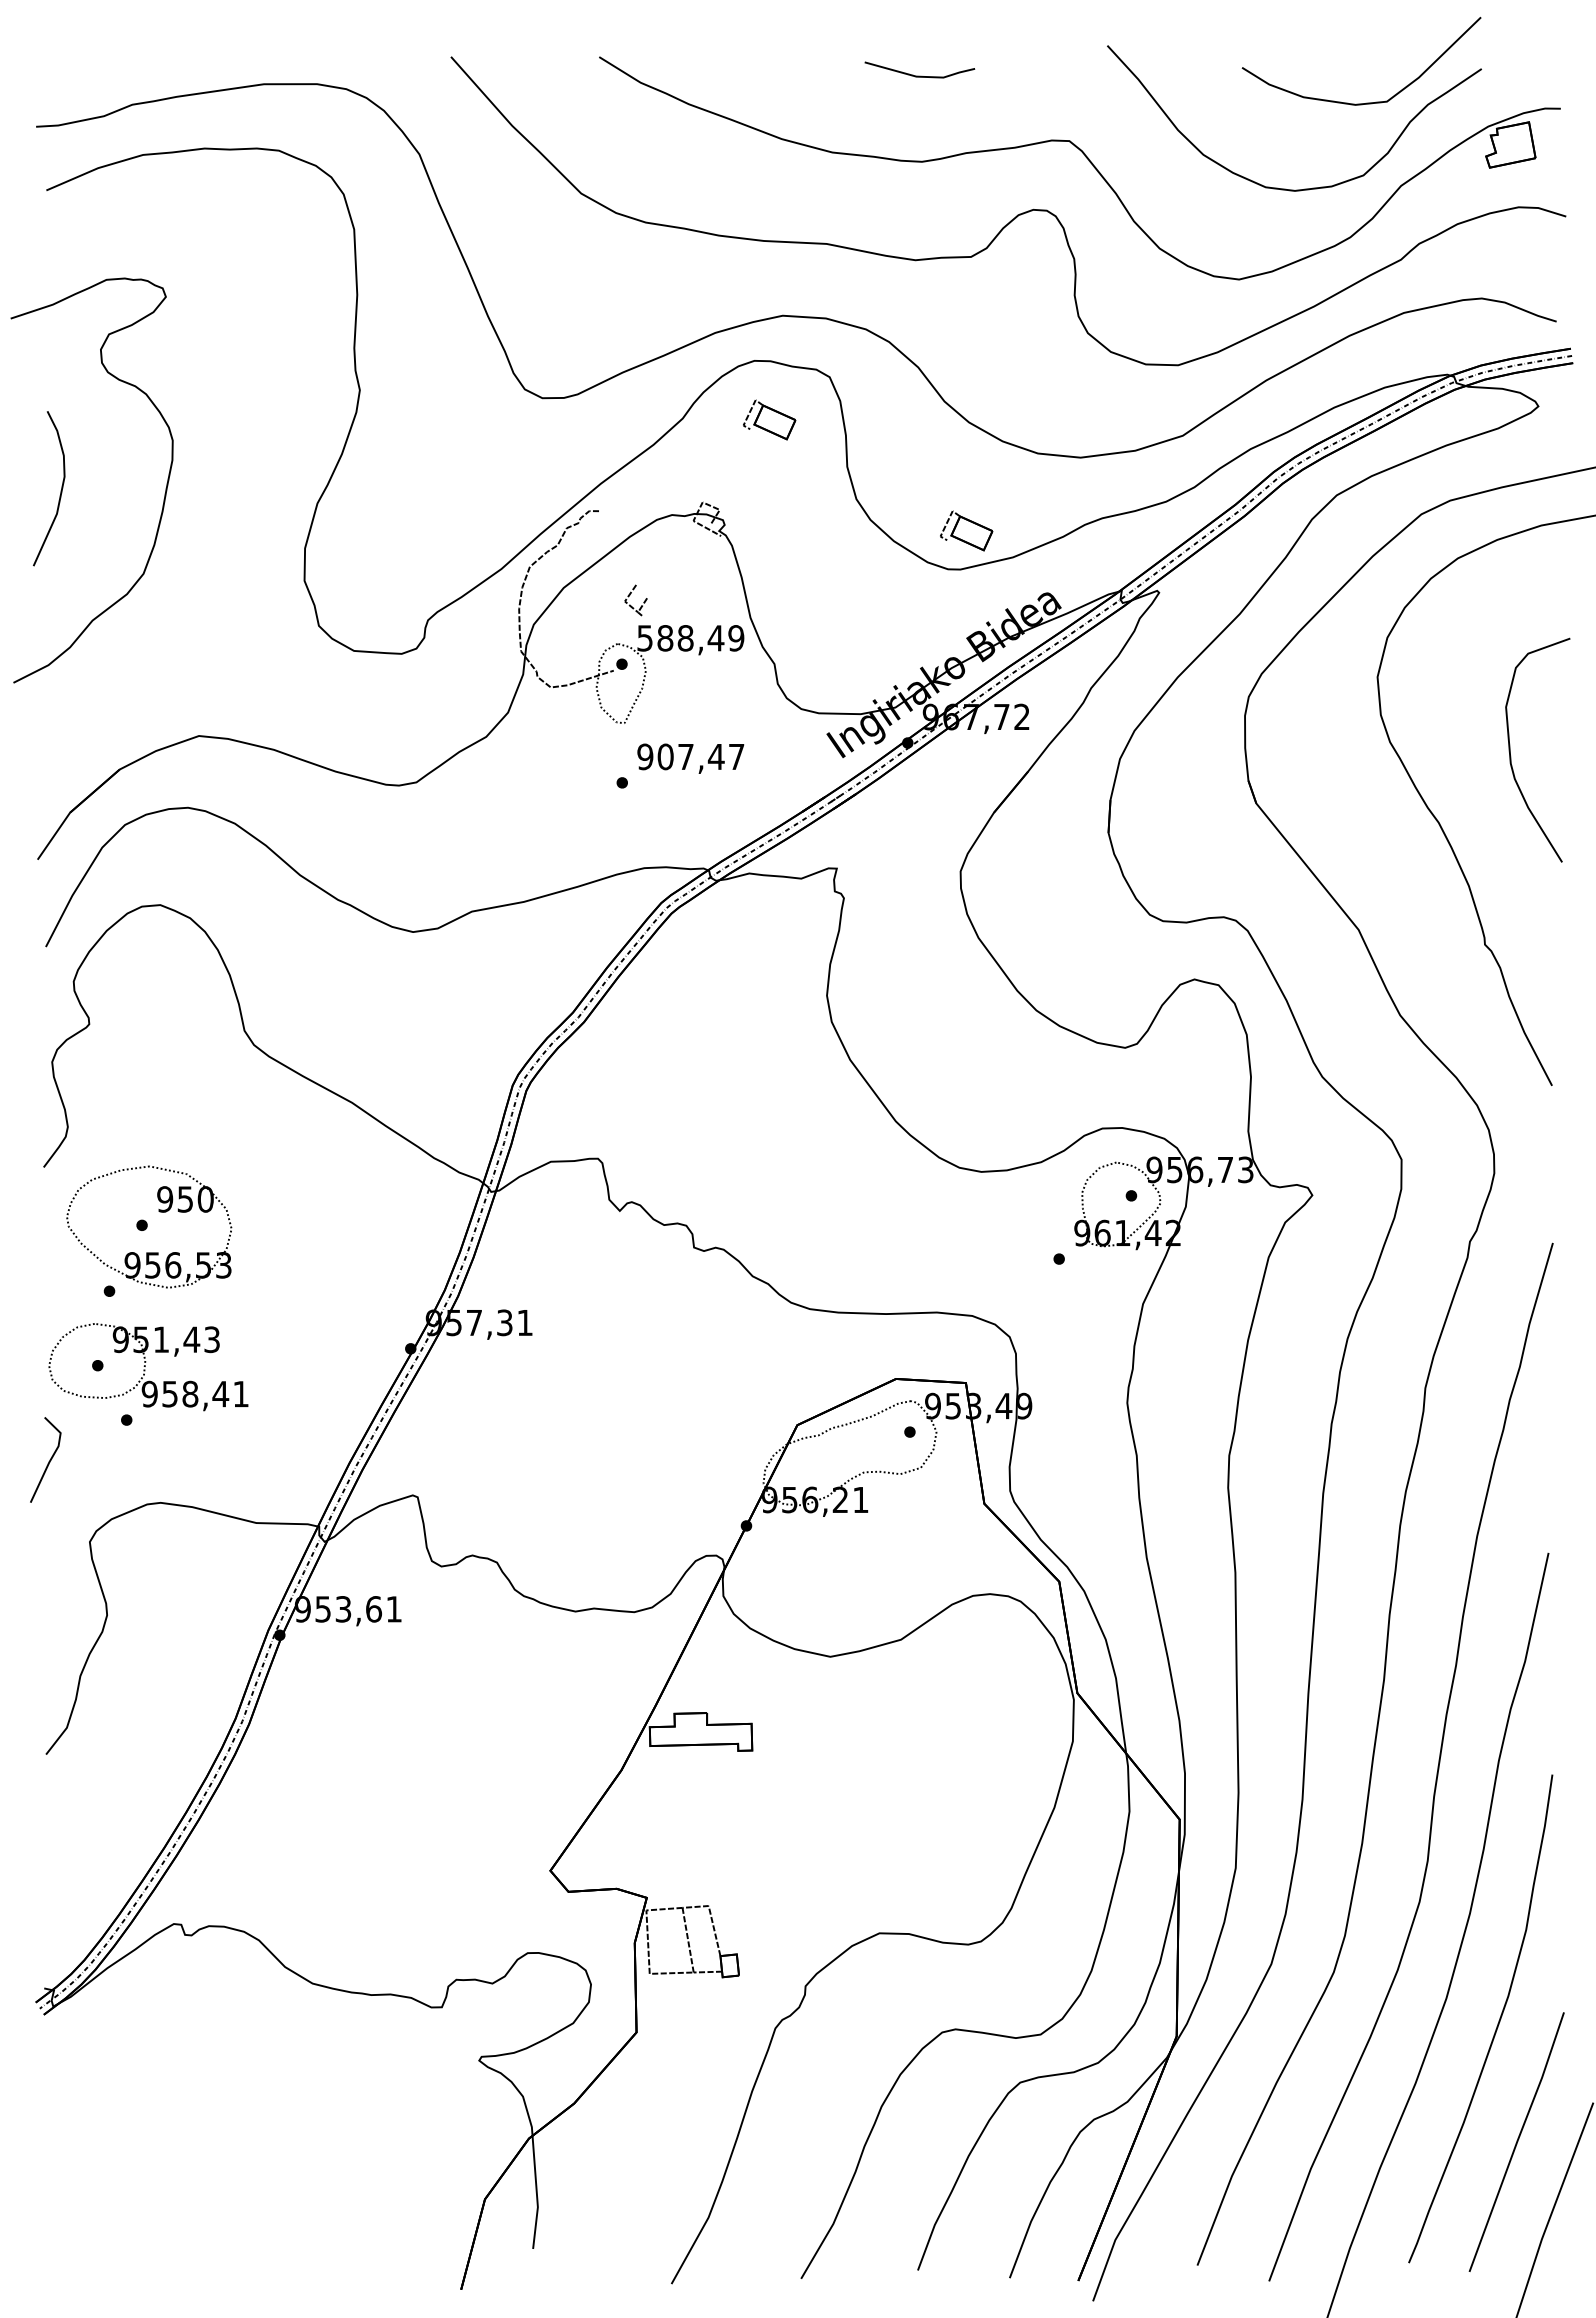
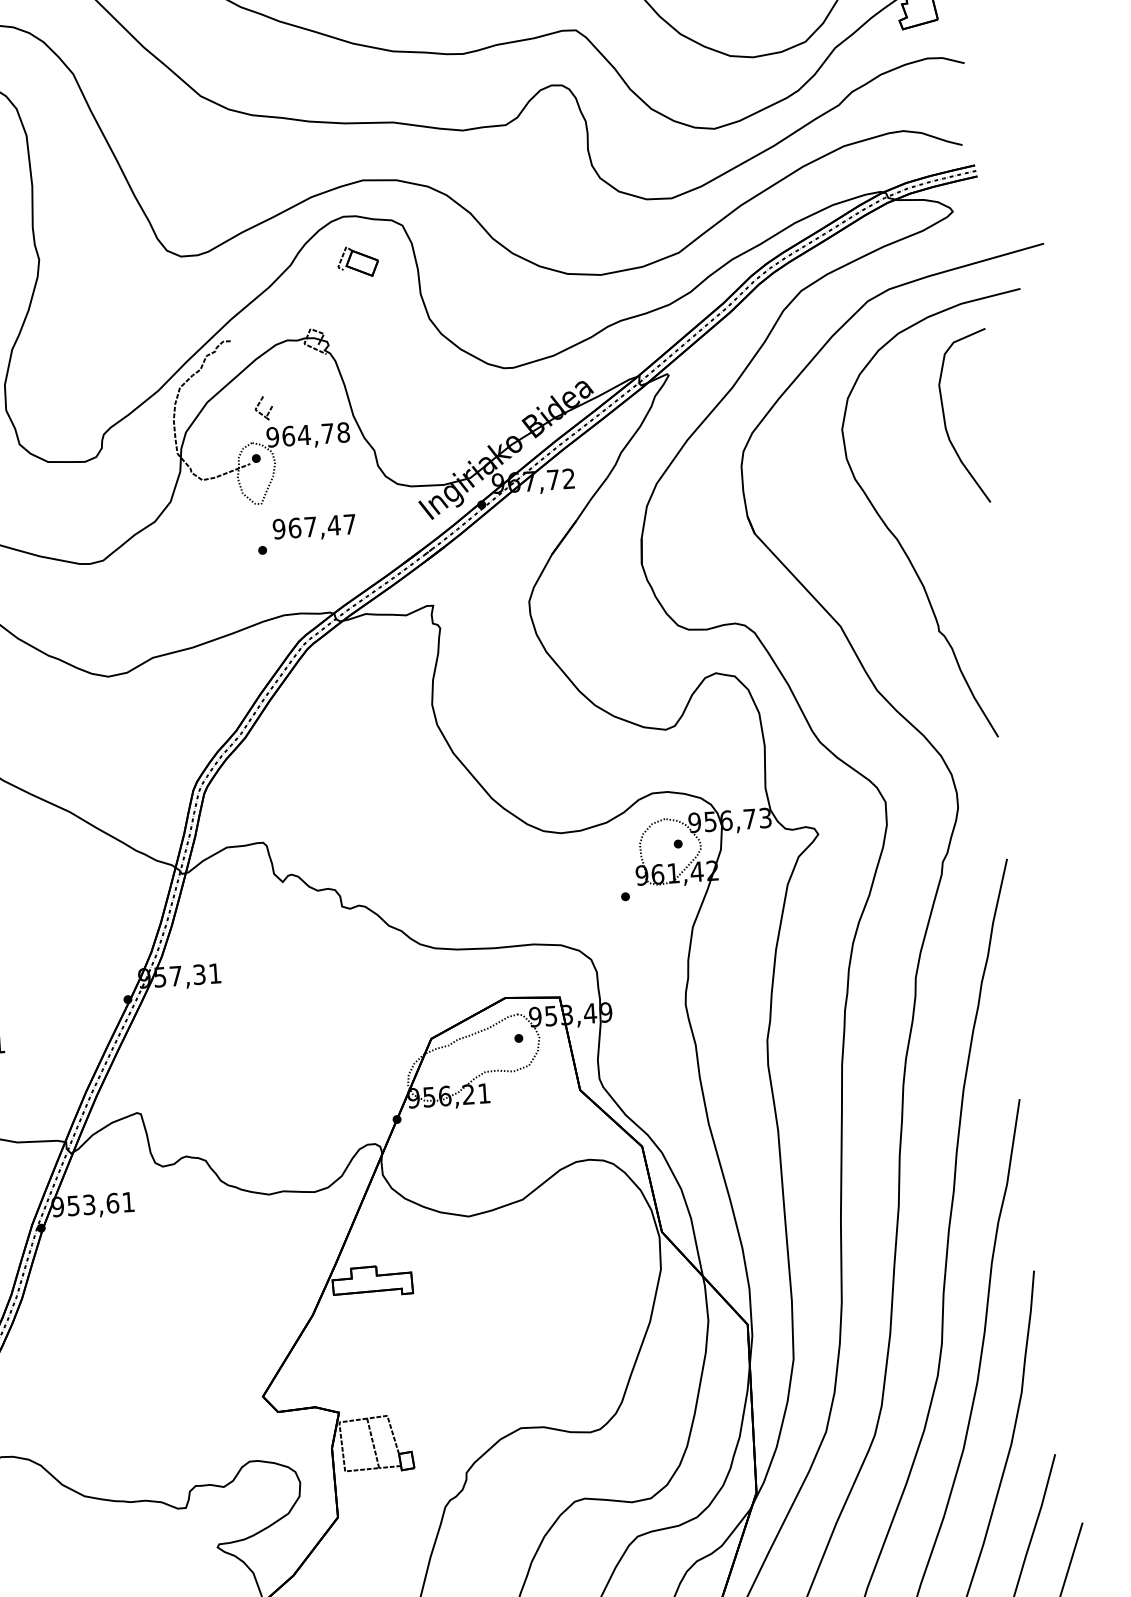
part: (966, 530) -> (516, 337), removed
text: (690, 638) -> (308, 435), 588,49 -> 964,78
text: (665, 756) -> (294, 527), 907,47 -> 967,47
curve: (1511, 756) -> (945, 423), moved

